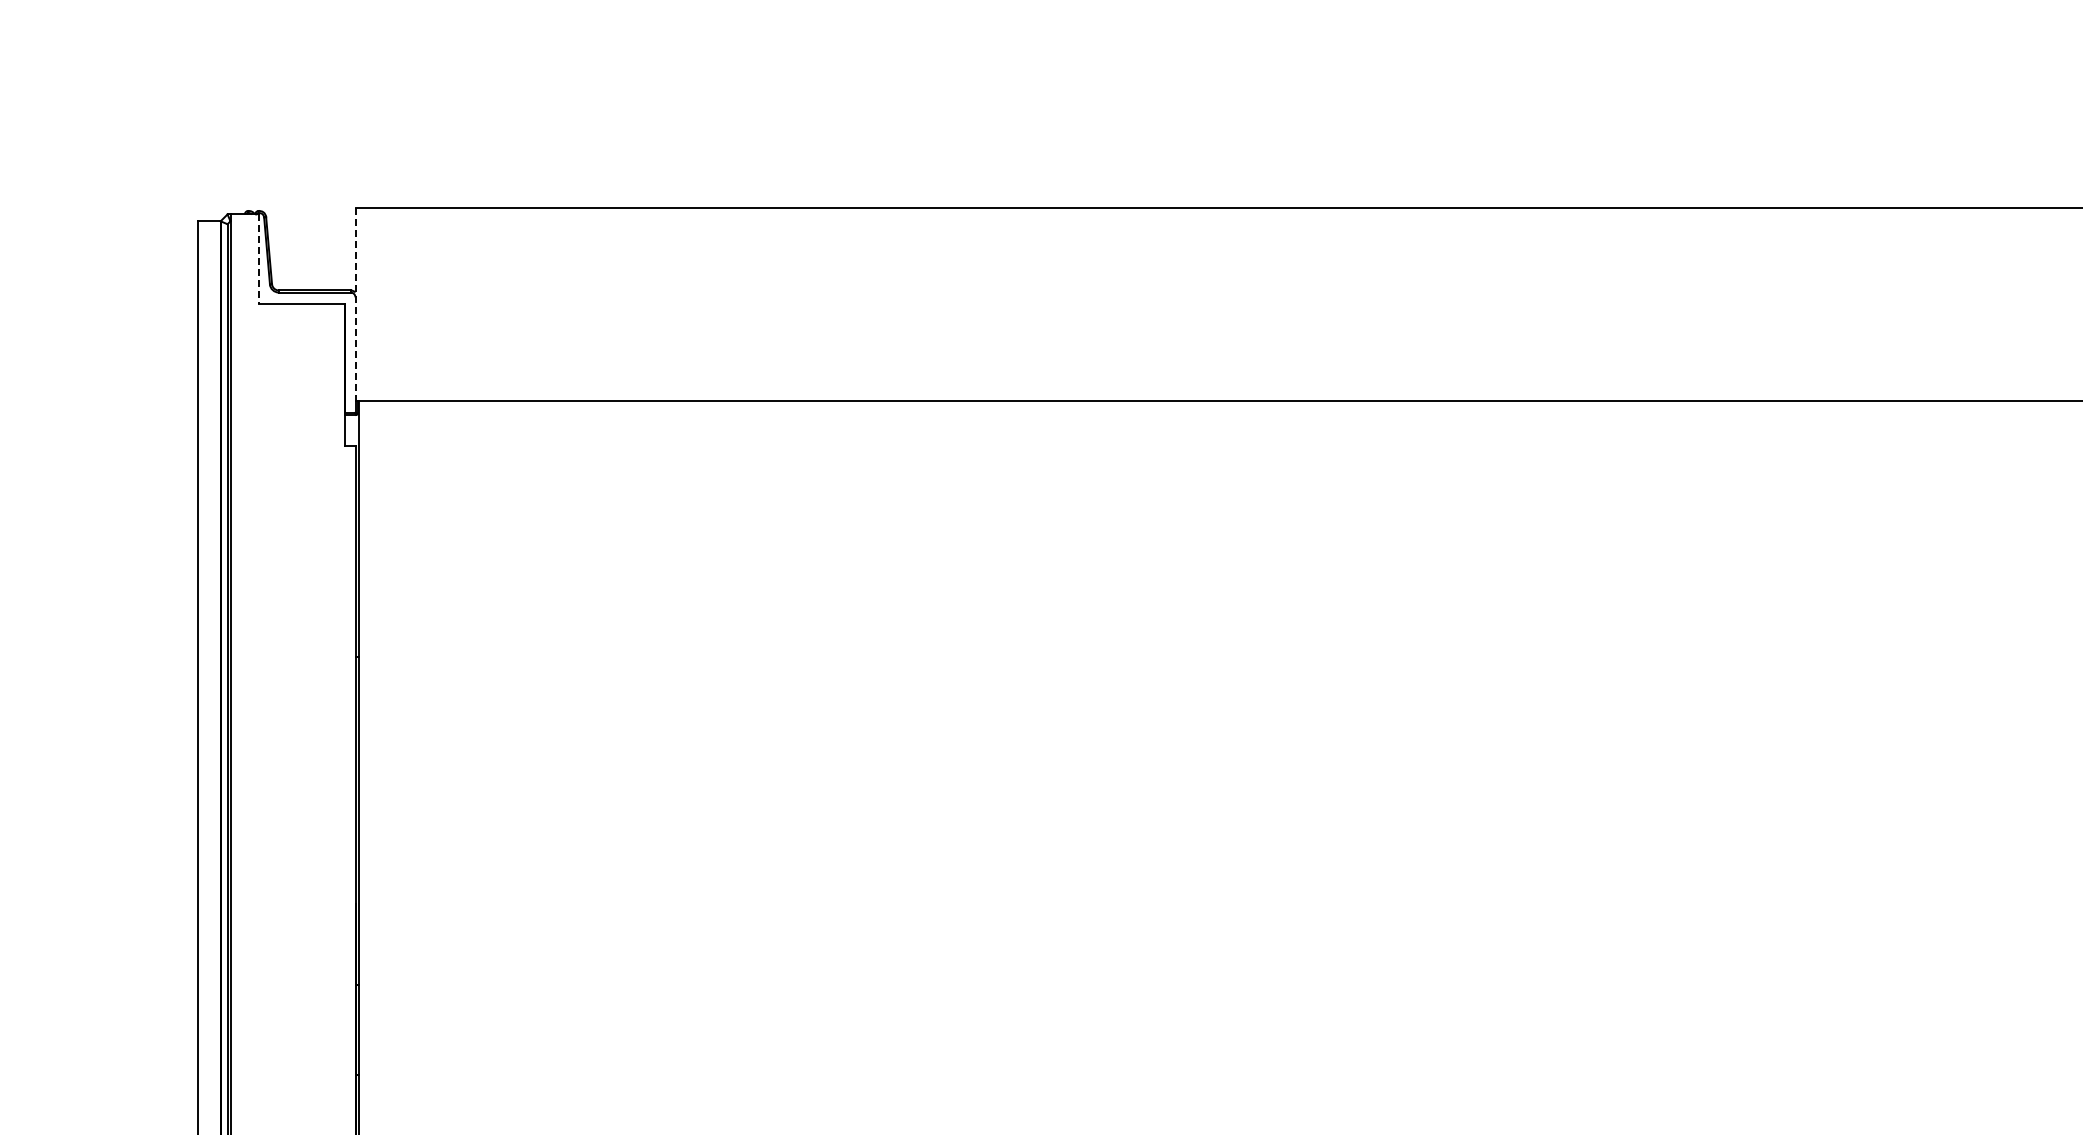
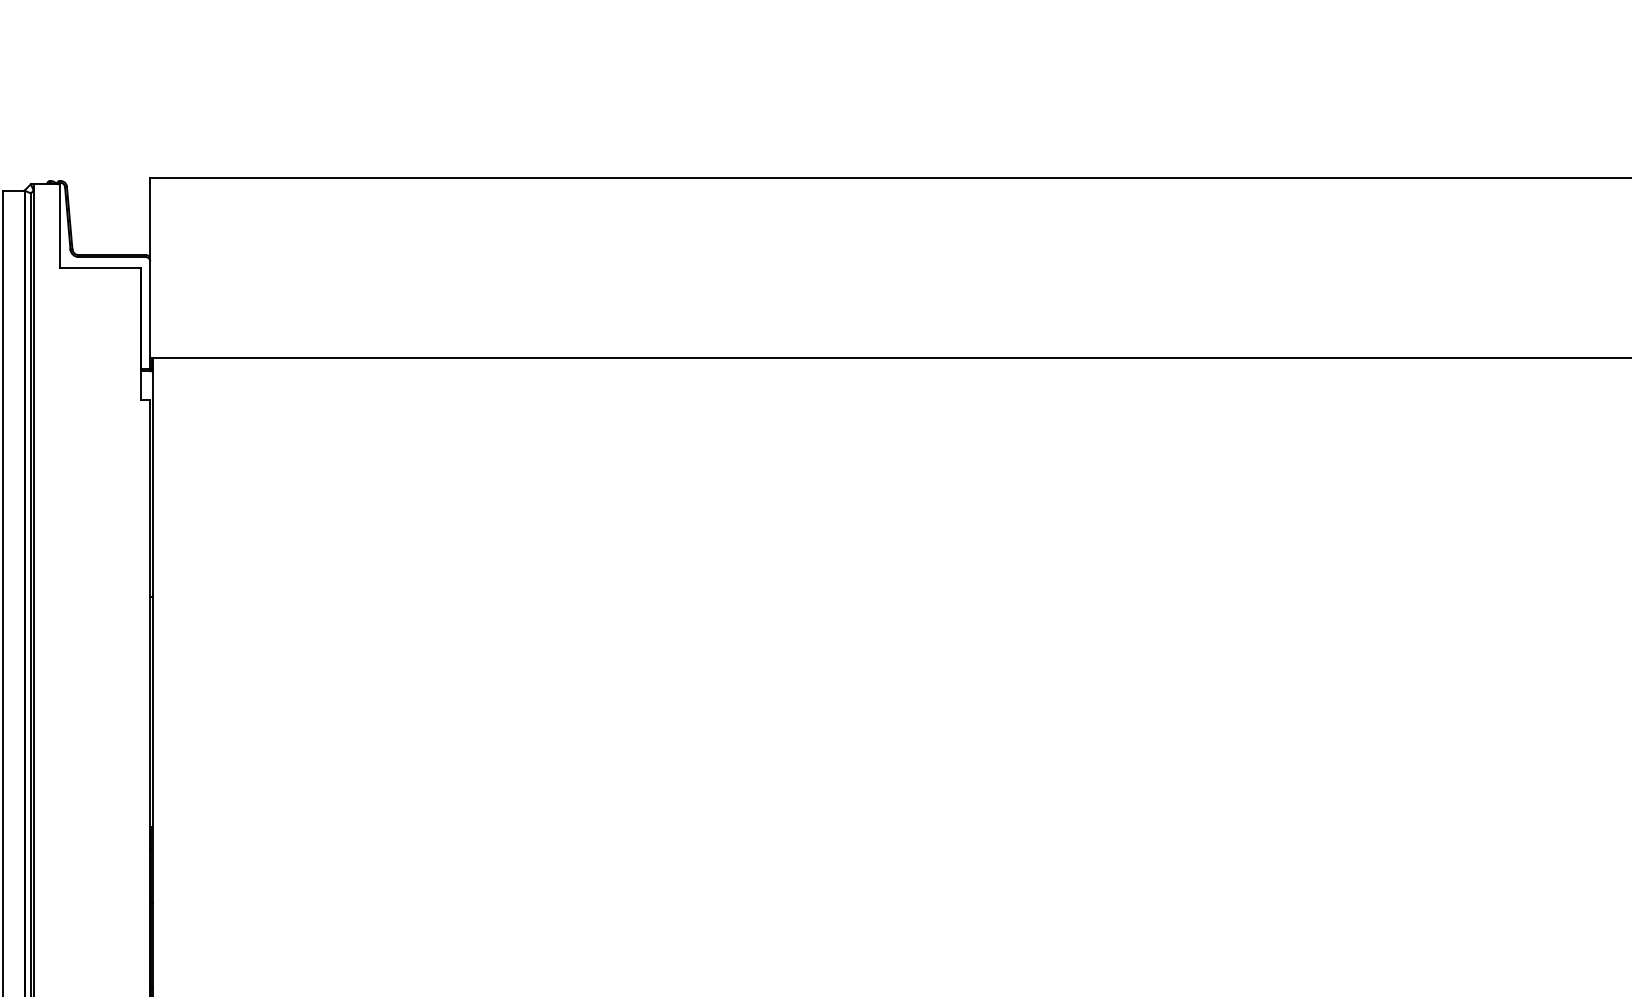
line: (258, 259) -> (59, 226), dashed -> solid
line: (355, 304) -> (150, 268), dashed -> solid

